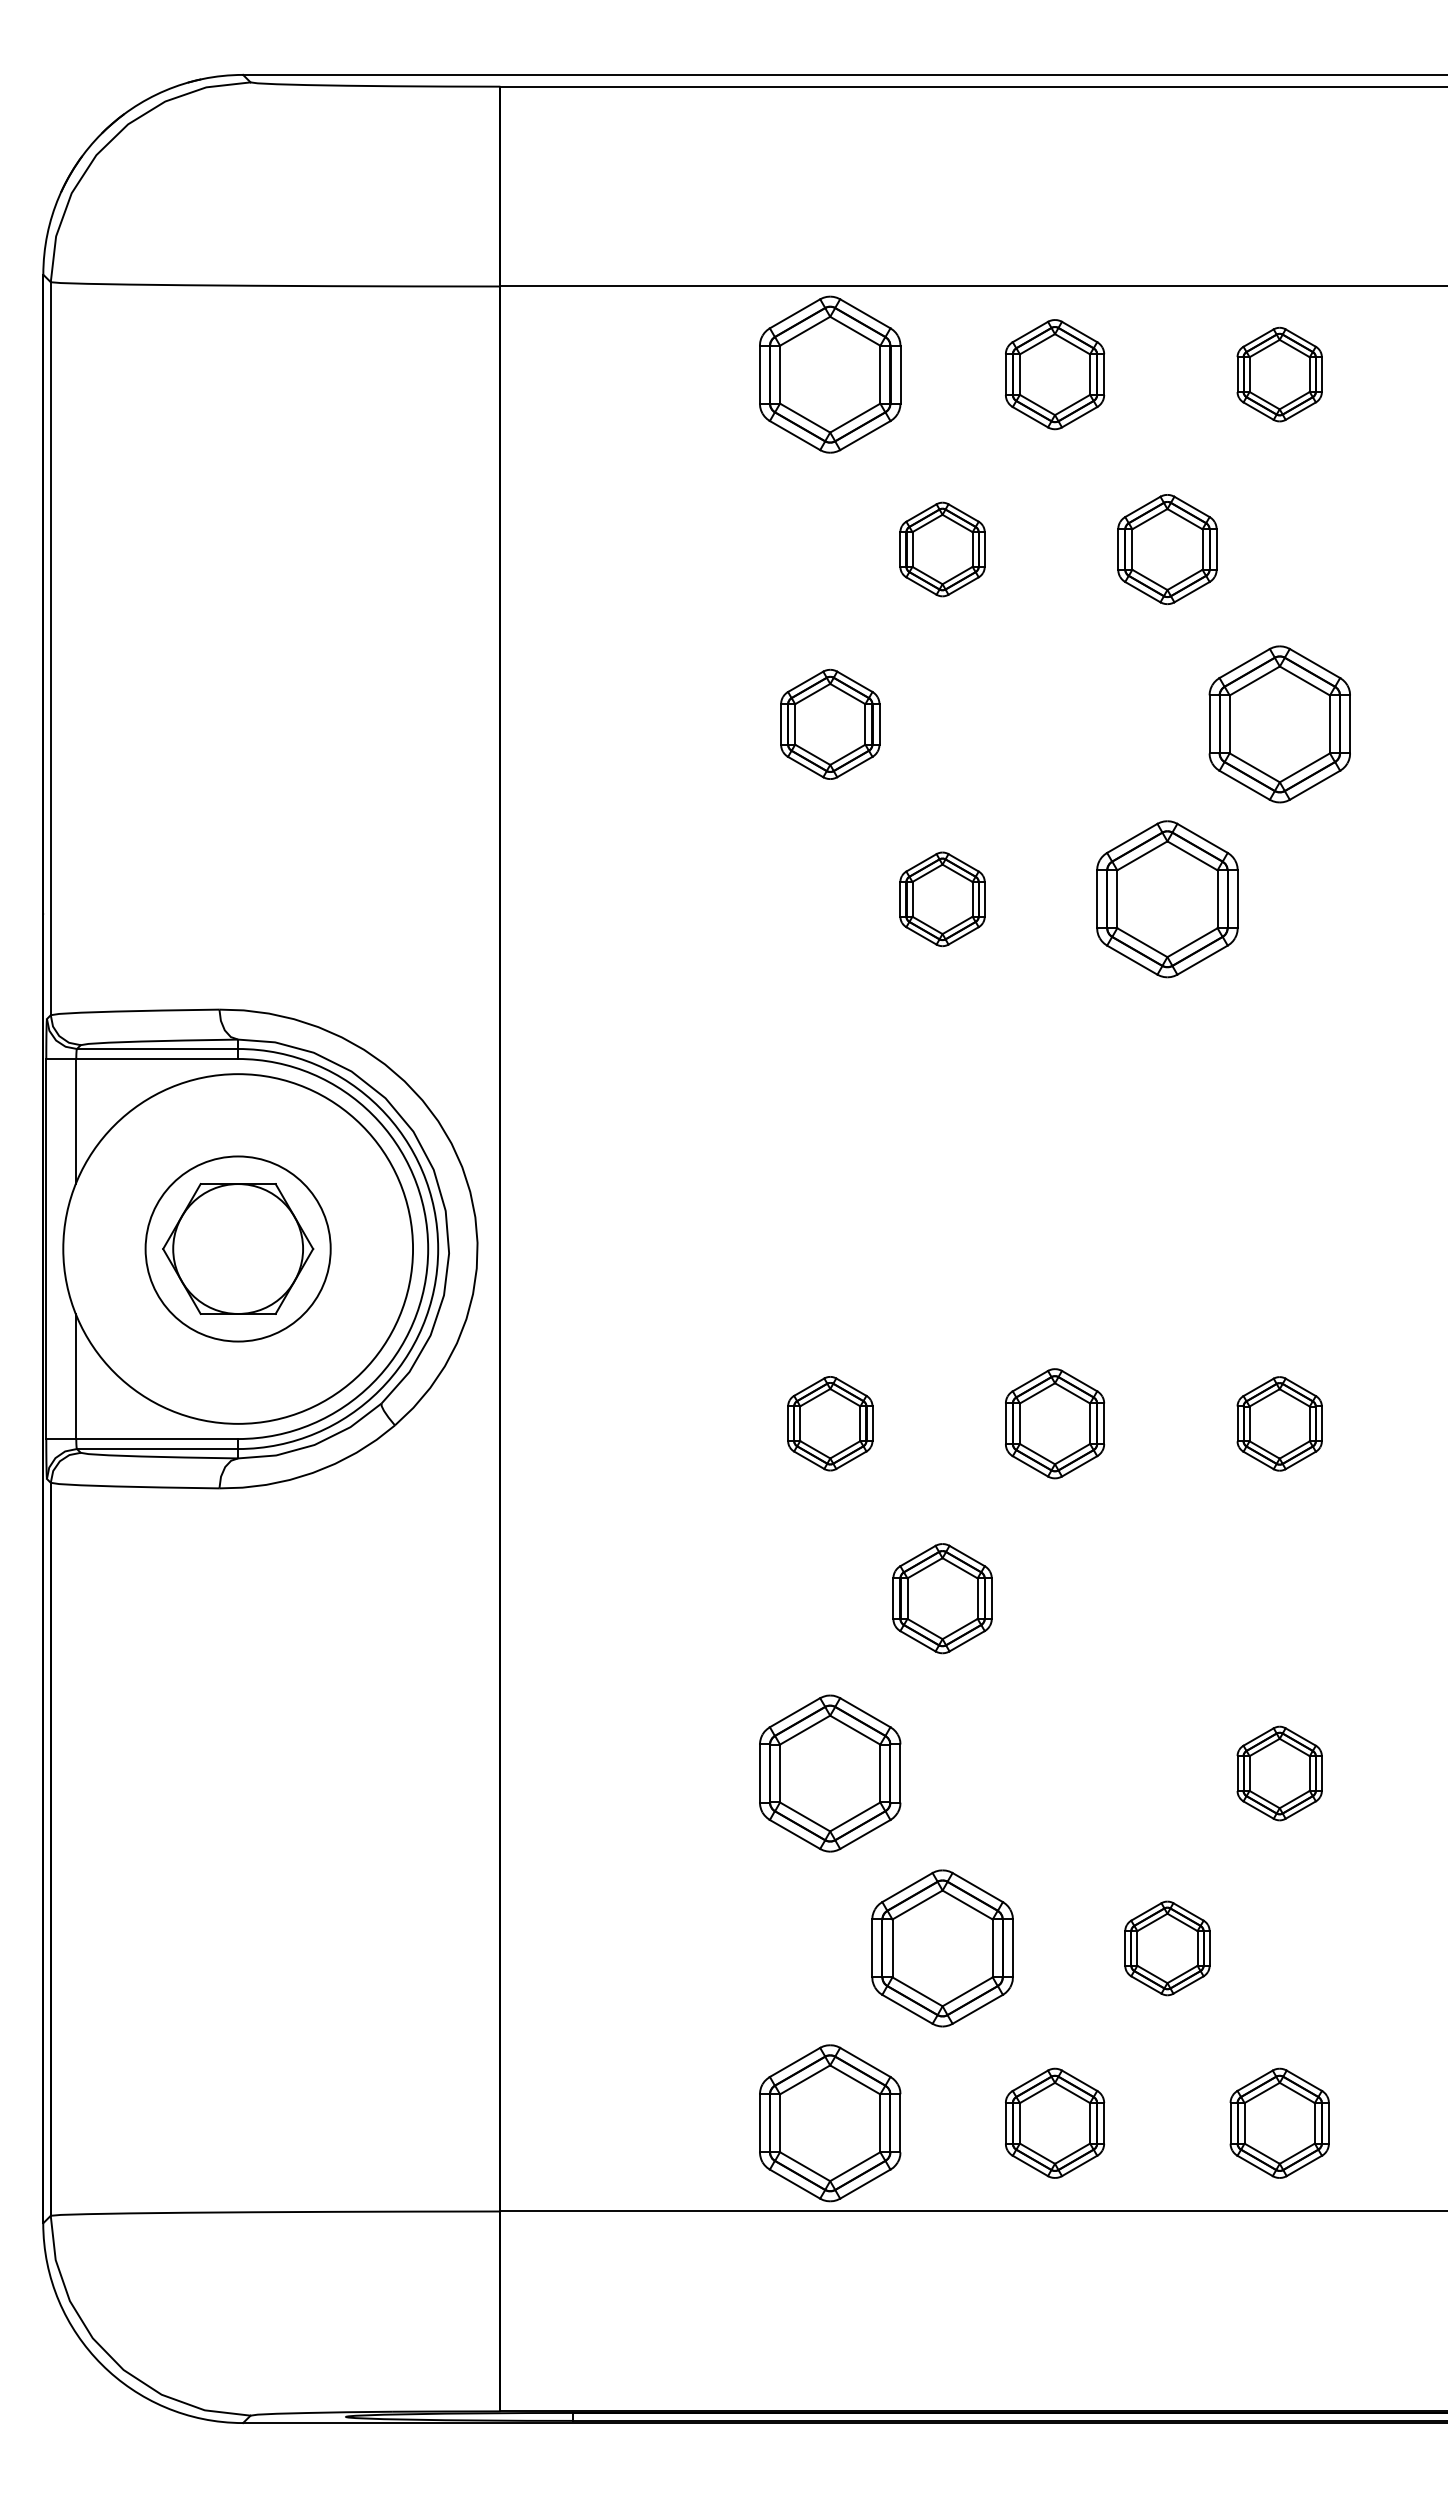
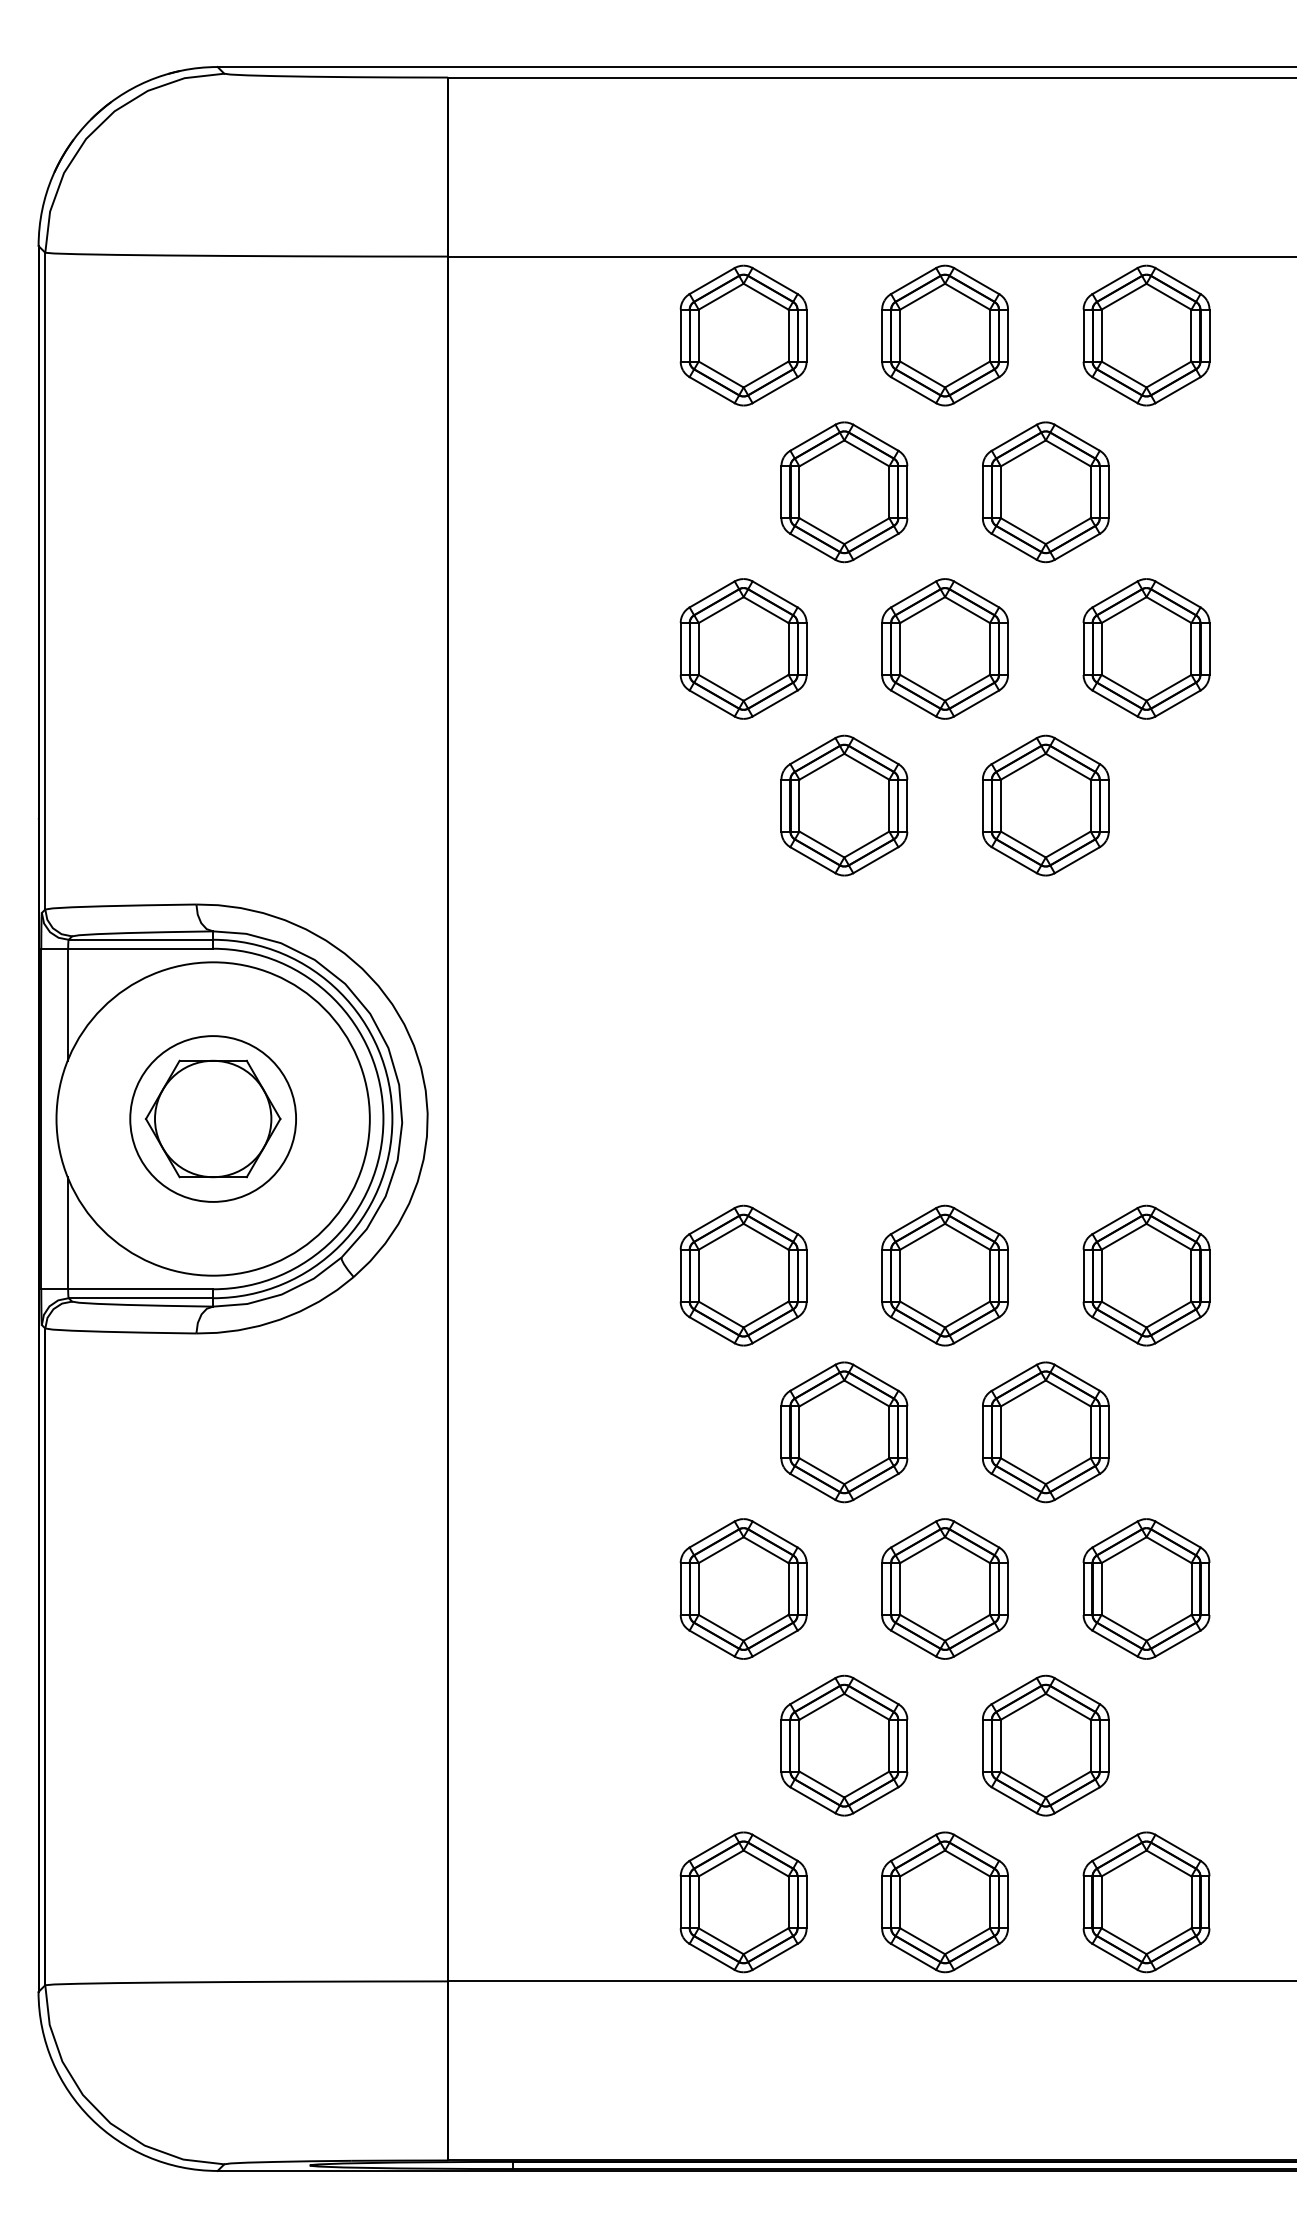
part: (1054, 374) -> (944, 335), size x1.43
part: (1279, 374) -> (1146, 335), size x1.67
part: (942, 549) -> (844, 492), size x1.67
part: (1167, 549) -> (1045, 492), size x1.43
part: (830, 724) -> (743, 649), size x1.43
part: (1054, 724) -> (944, 649), added
part: (942, 899) -> (844, 805), size x1.67
part: (830, 1423) -> (743, 1275), size x1.67
part: (1054, 1423) -> (944, 1275), size x1.43
part: (1279, 1423) -> (1146, 1275), size x1.67
part: (942, 1598) -> (844, 1432), size x1.43
part: (1167, 1598) -> (1045, 1432), added
part: (1054, 1773) -> (944, 1588), added
part: (1279, 1773) -> (1146, 1588), size x1.67
part: (1167, 1948) -> (1045, 1745), size x1.67
part: (1054, 2123) -> (944, 1902), size x1.43
part: (1279, 2123) -> (1146, 1902), size x1.43

